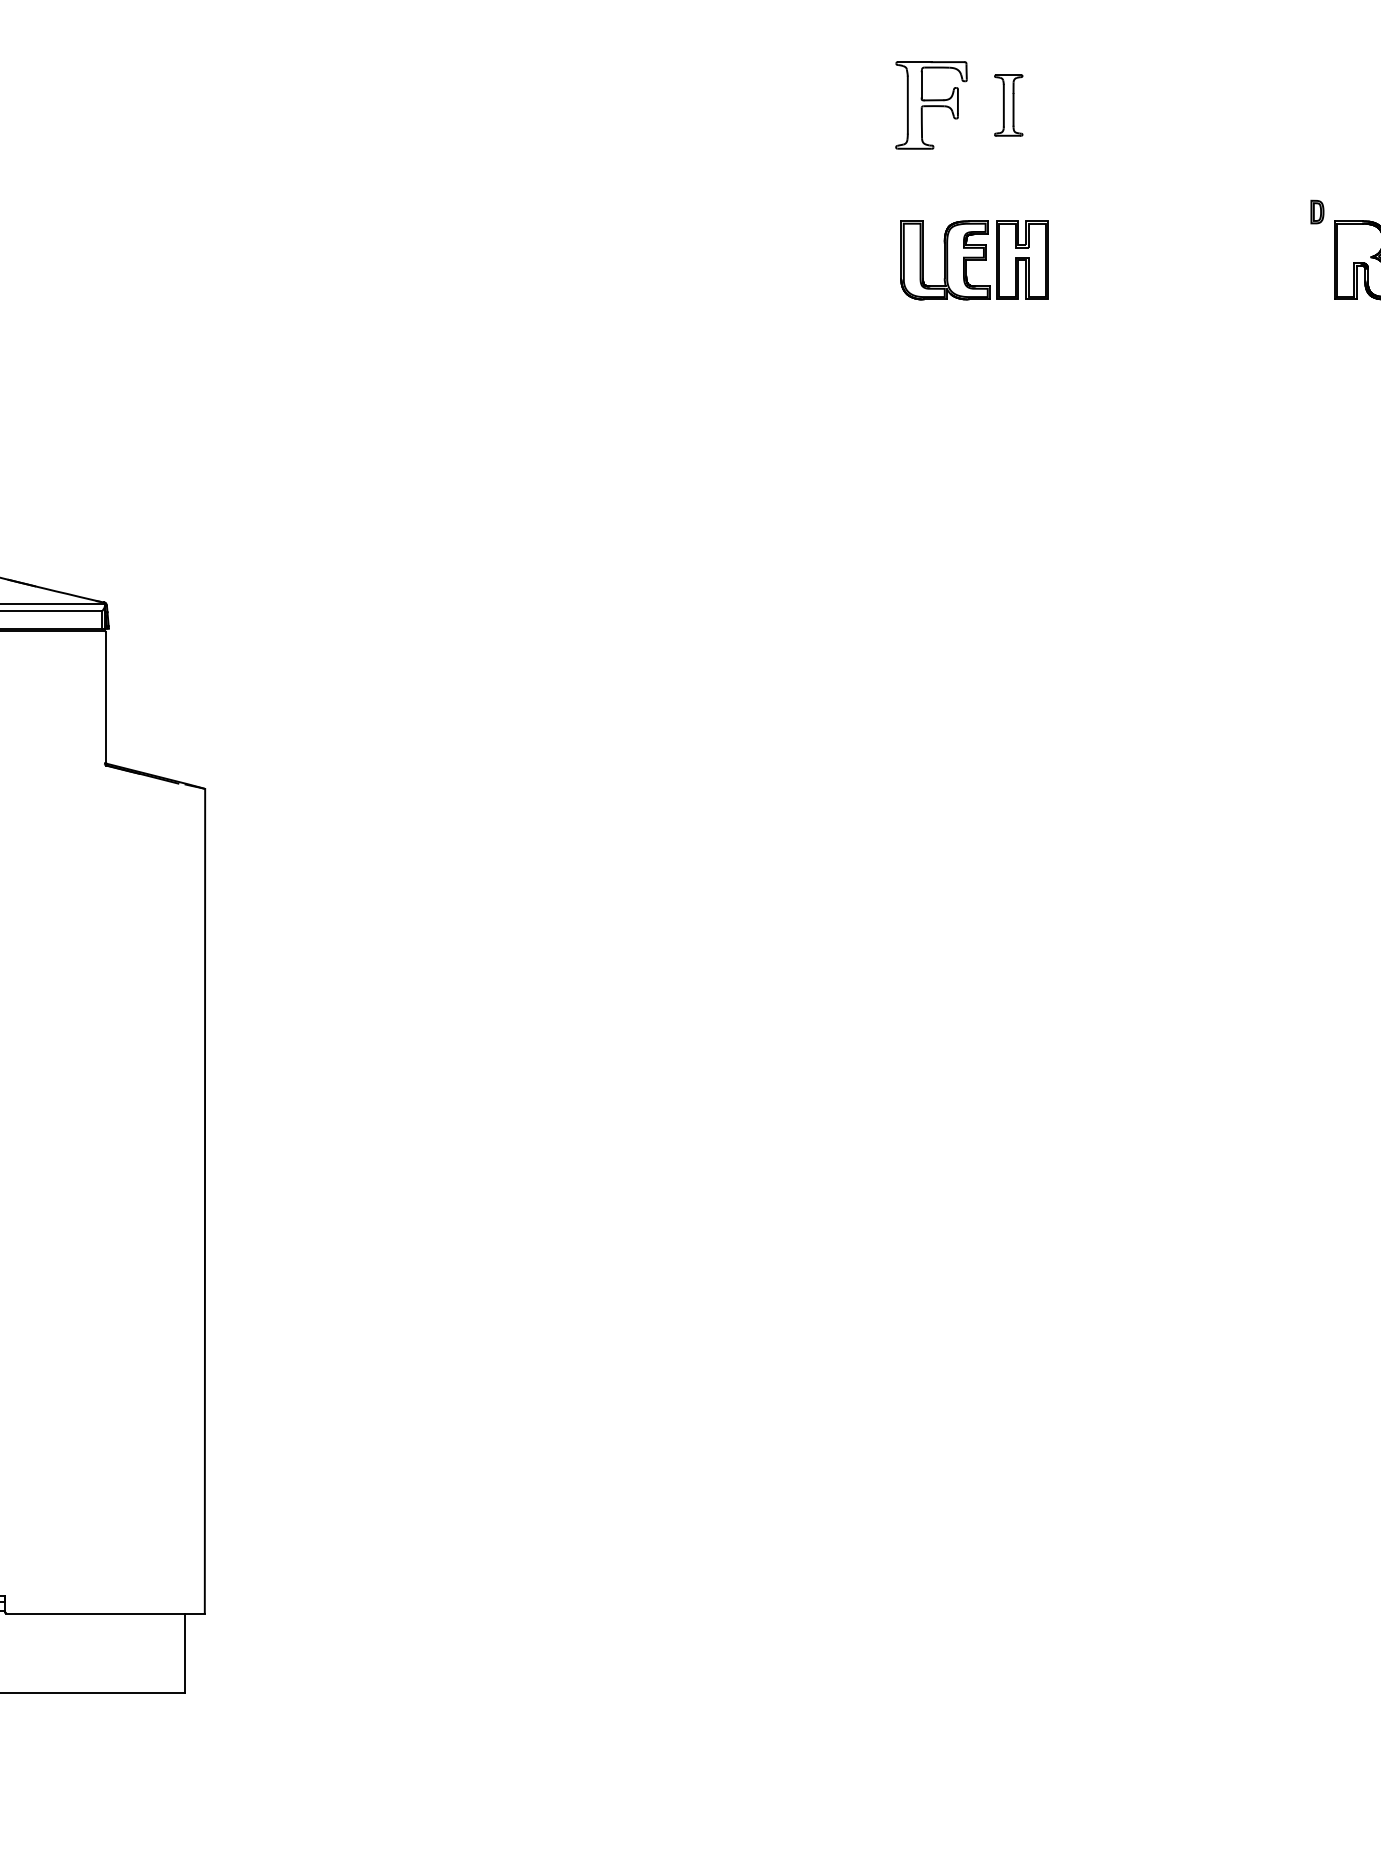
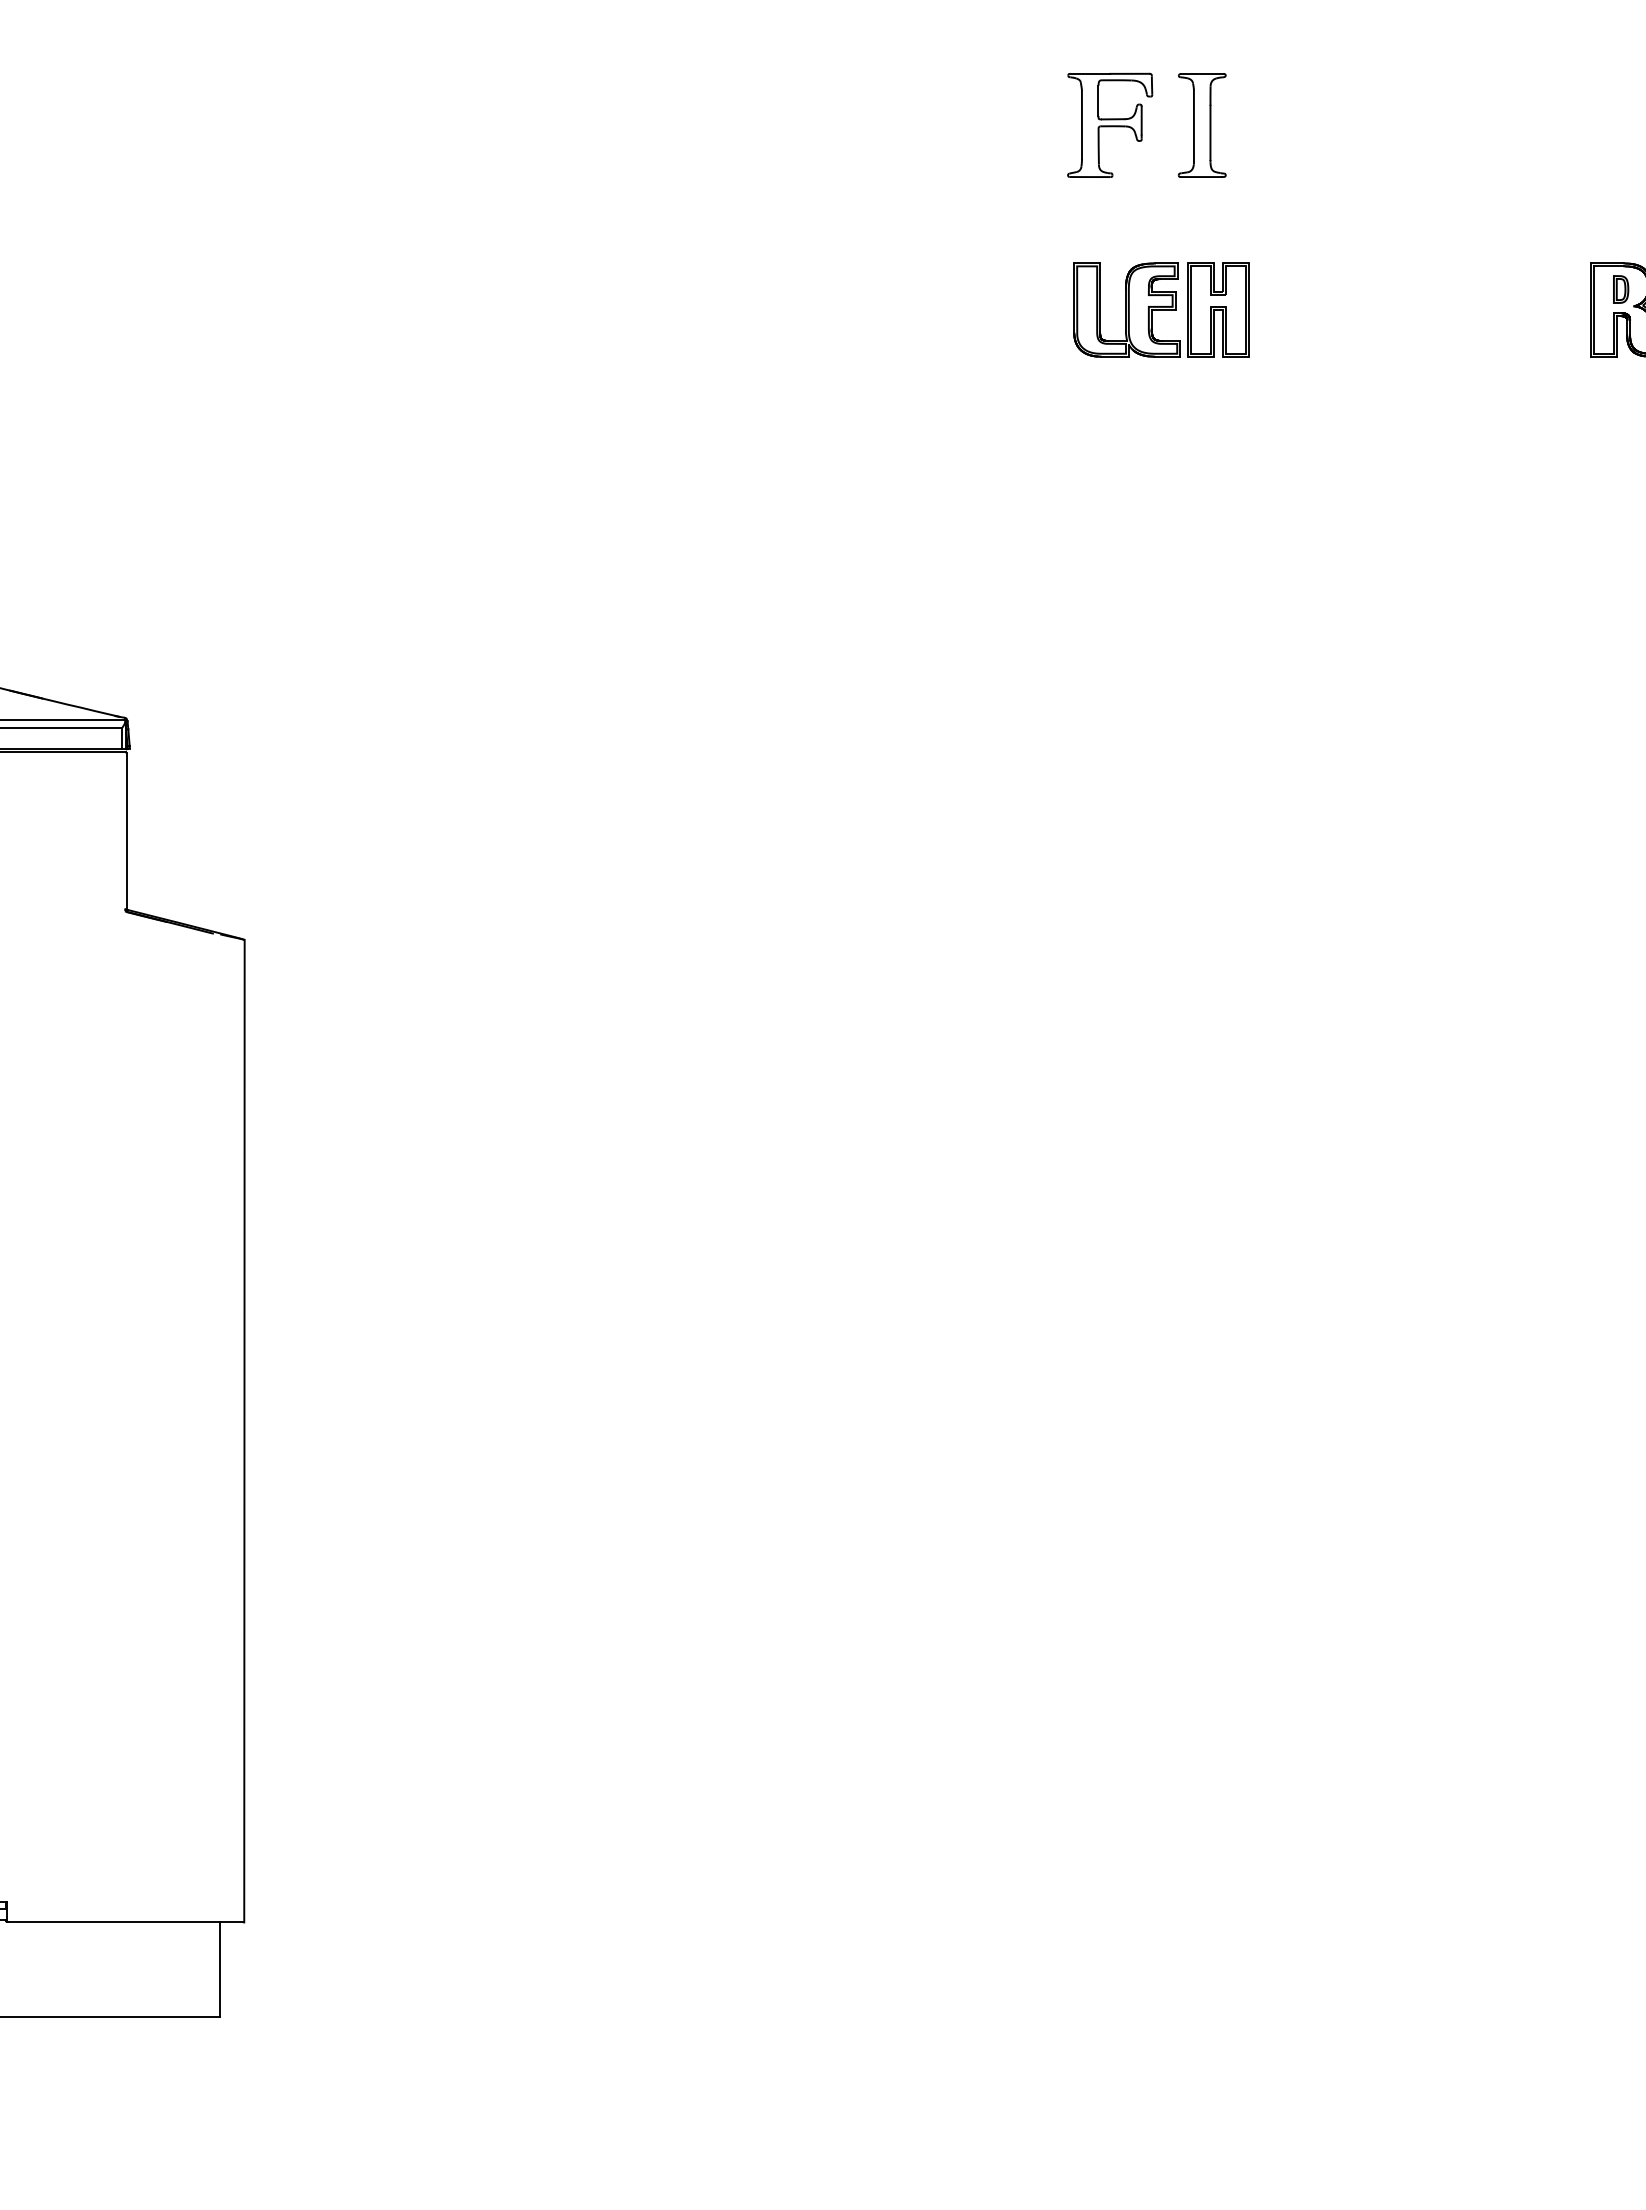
part: (1008, 105) -> (1201, 125), size x1.43
part: (1317, 212) -> (1621, 289), moved

